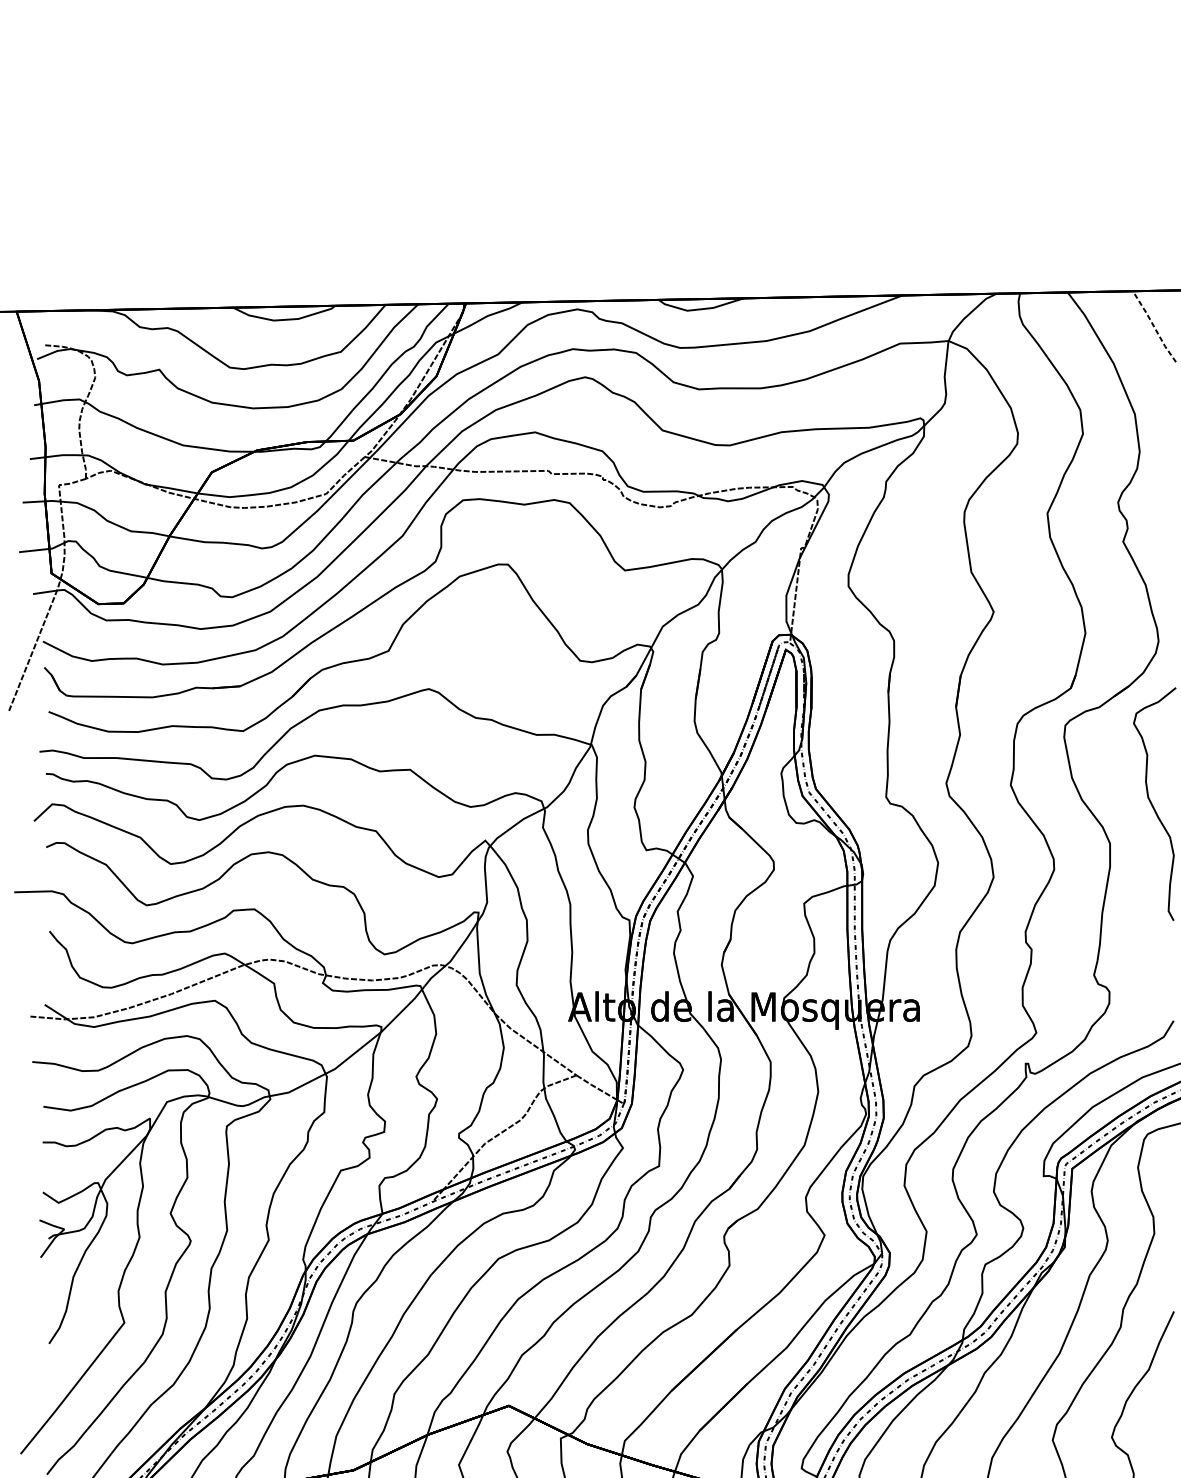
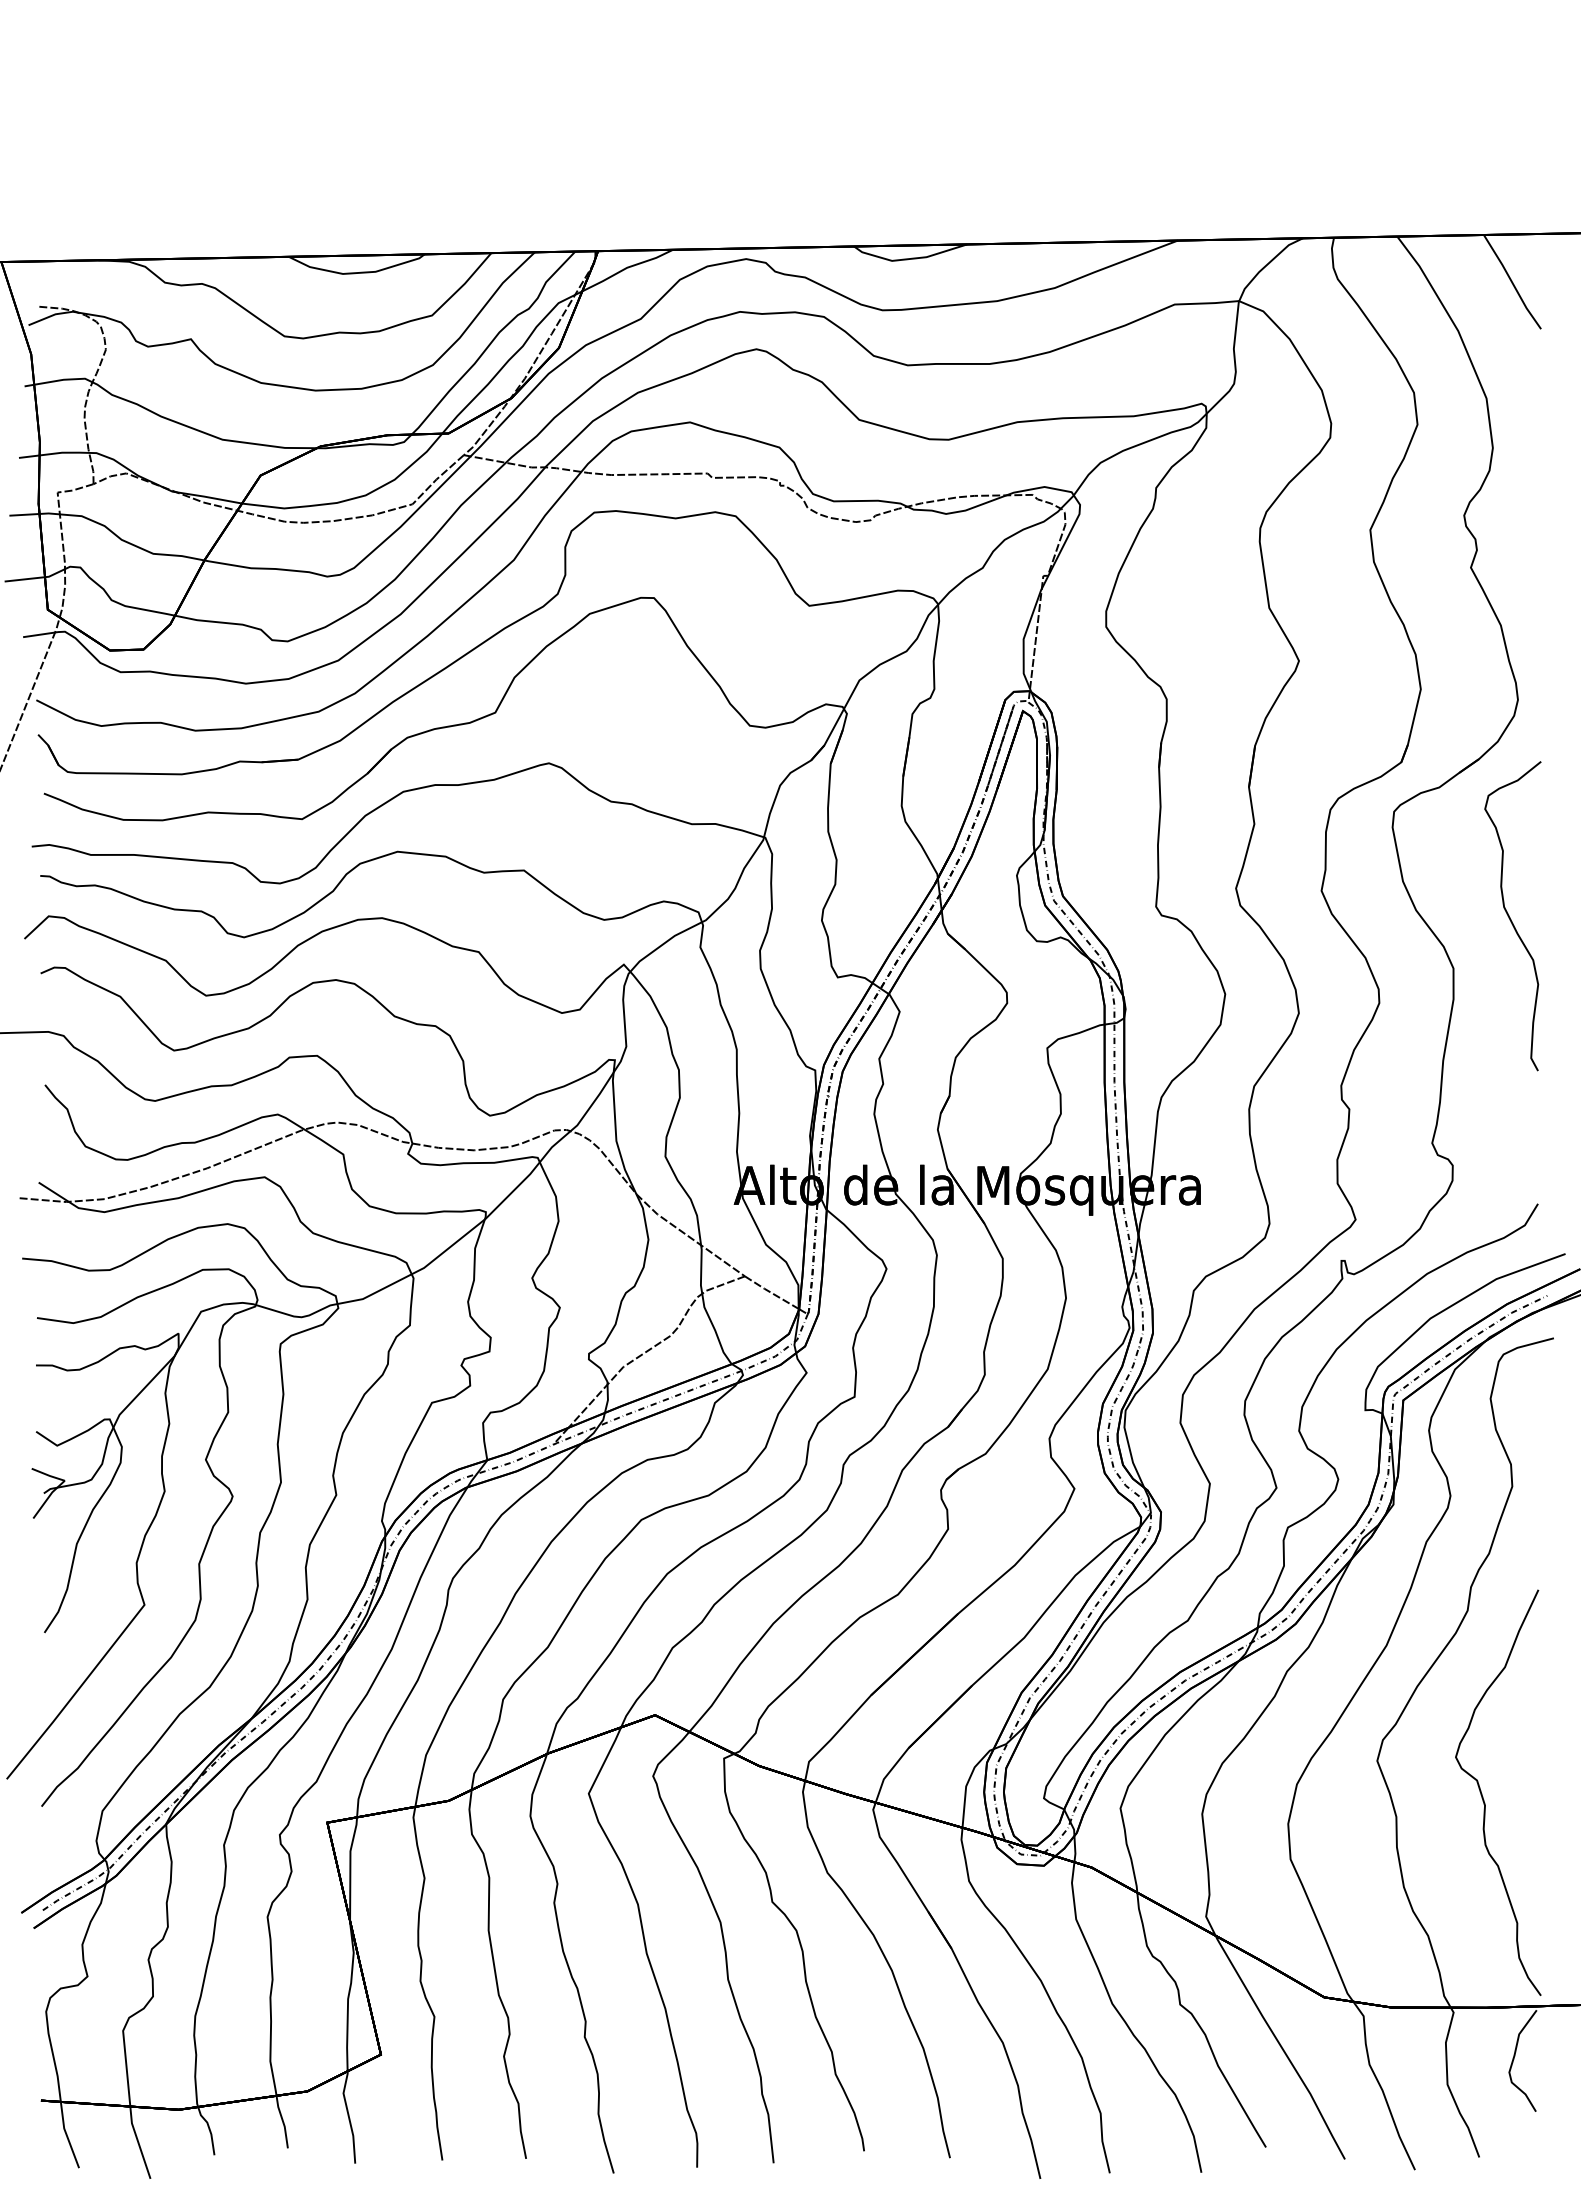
line: (1154, 327) -> (1512, 282), dashed -> solid

